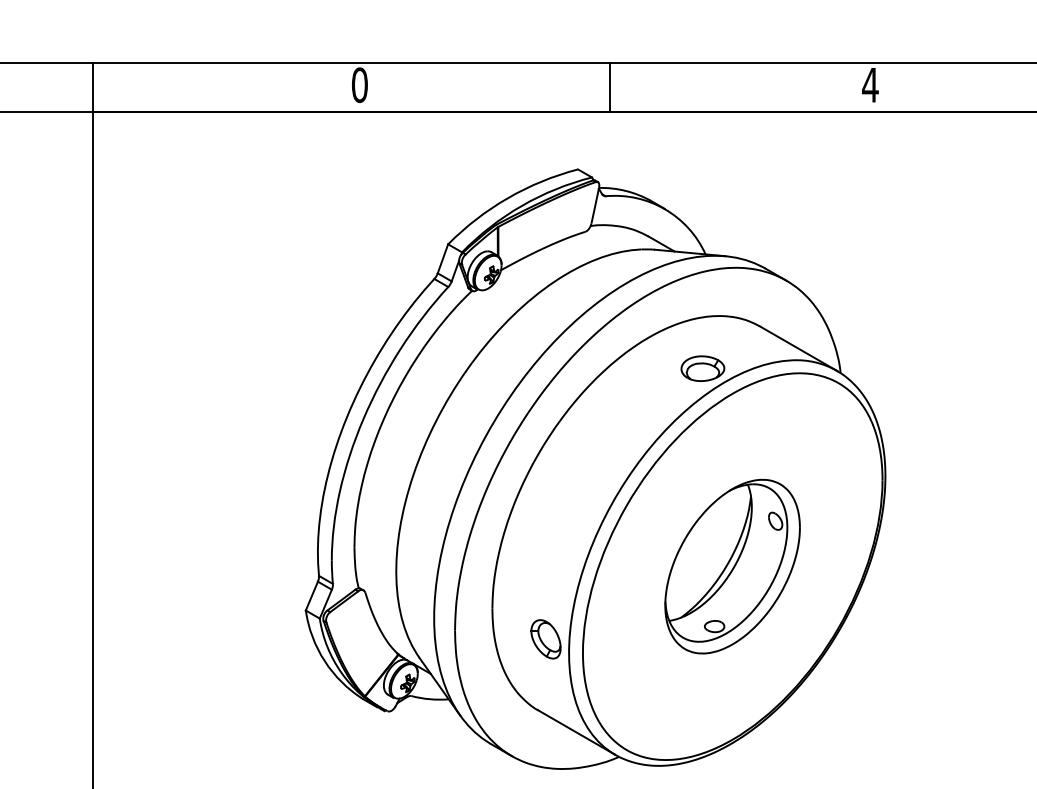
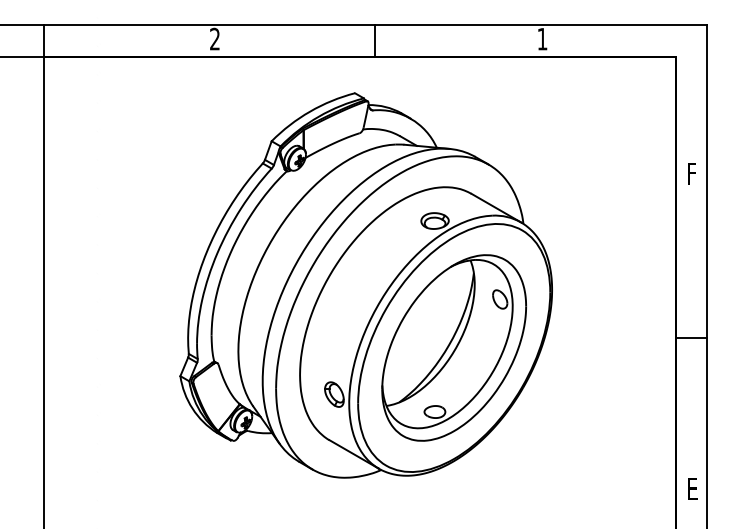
text: (360, 84) -> (215, 38), 0 -> 2
text: (870, 85) -> (542, 39), 4 -> 1
part: (731, 565) -> (453, 347), size x1.67

